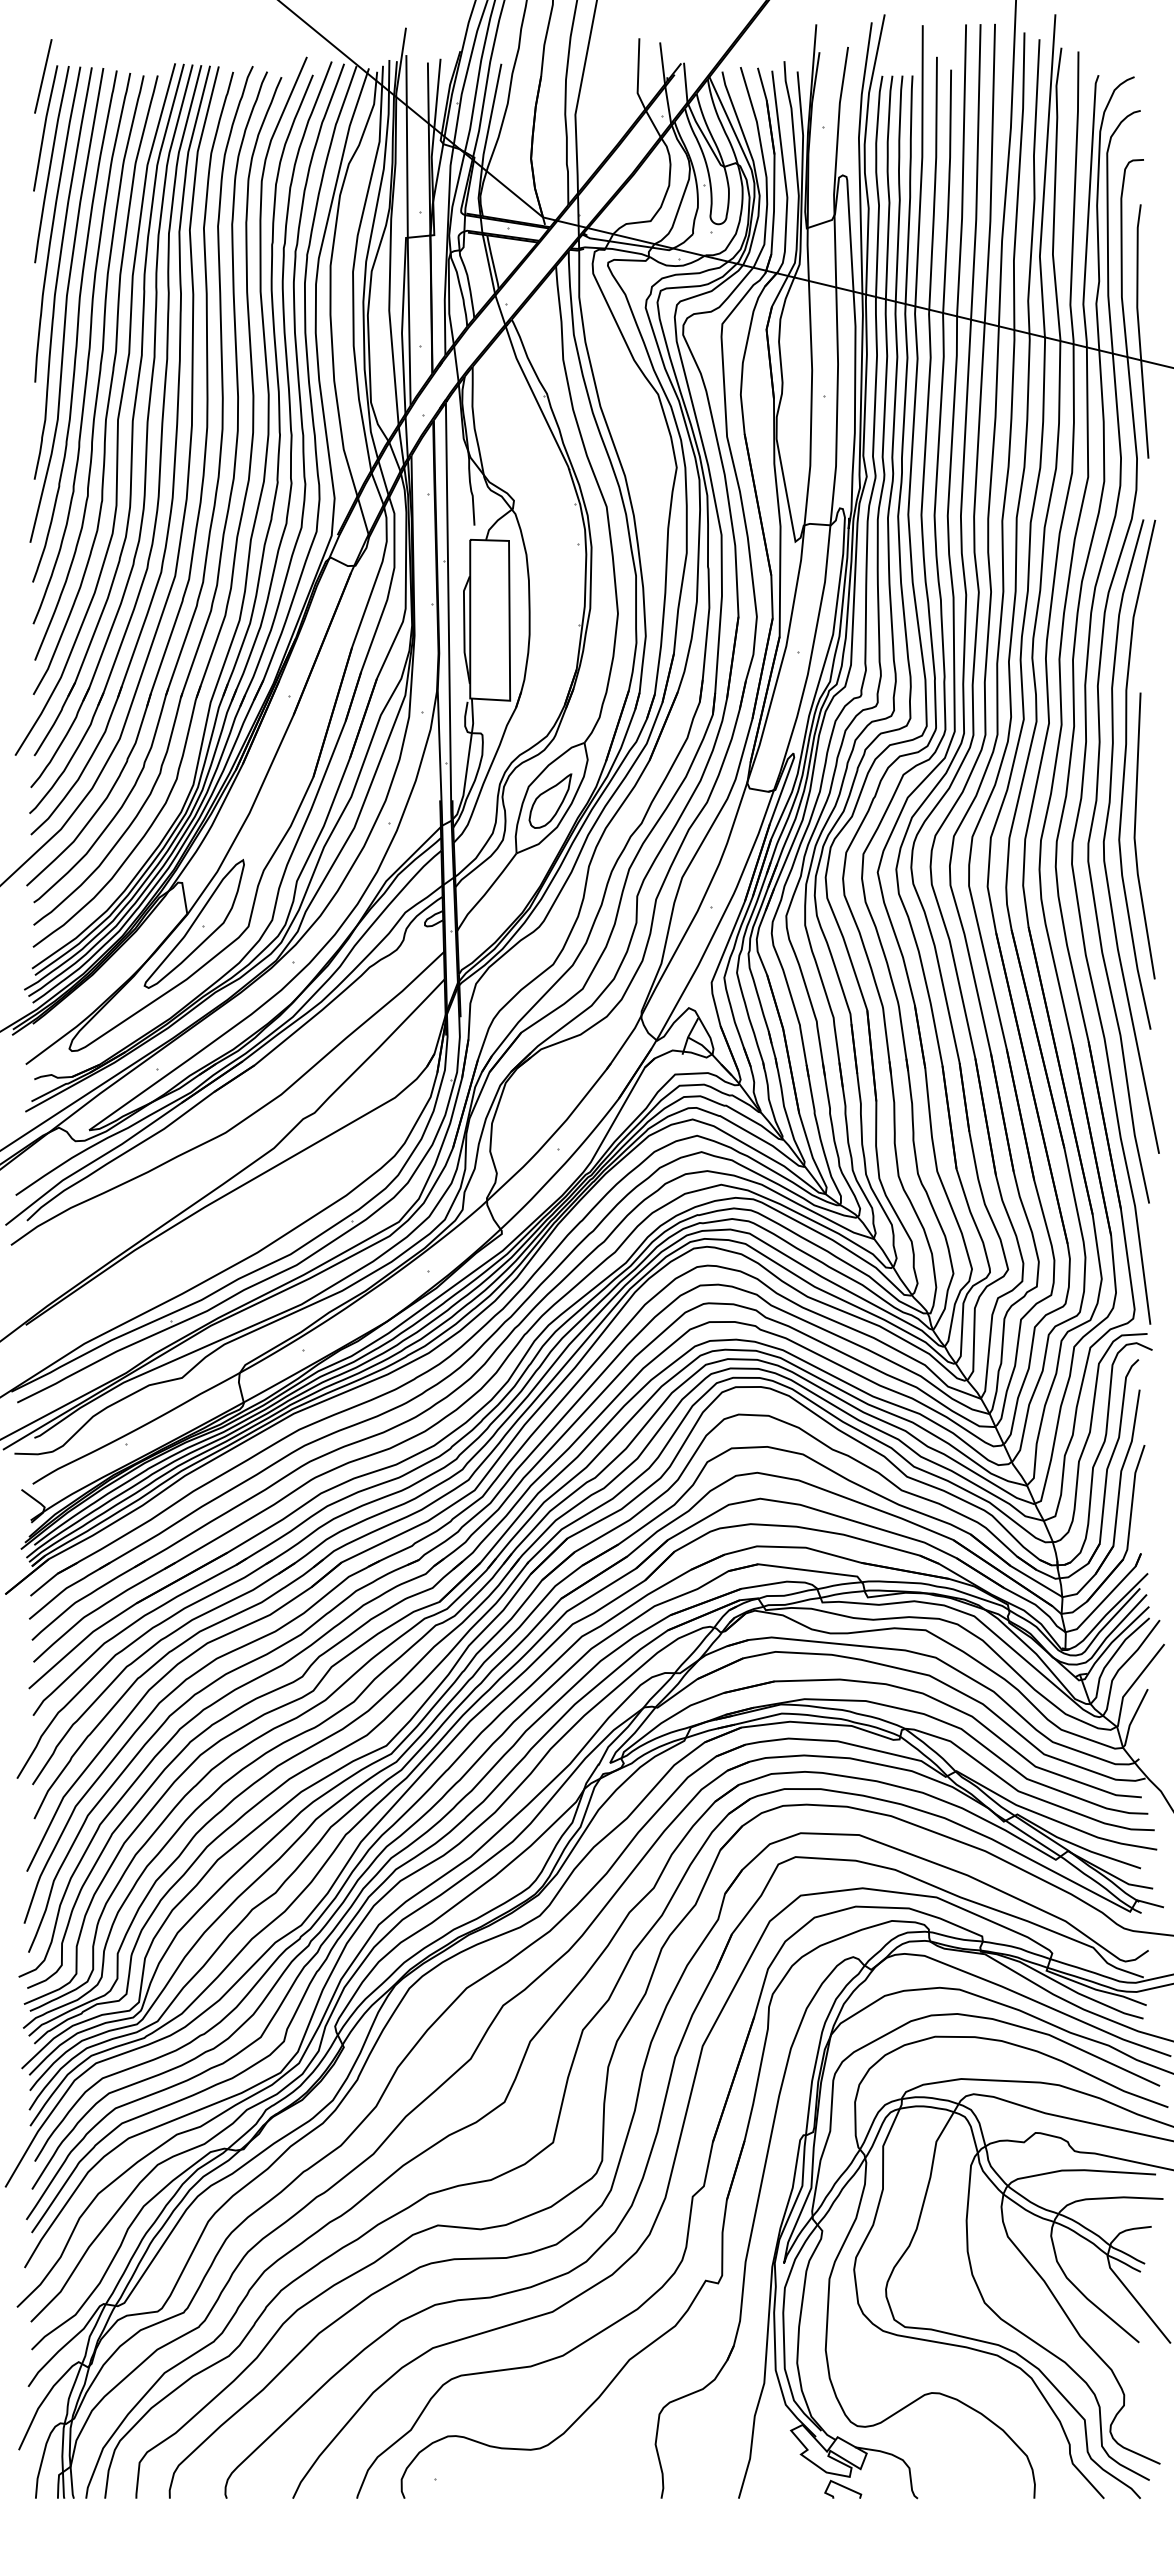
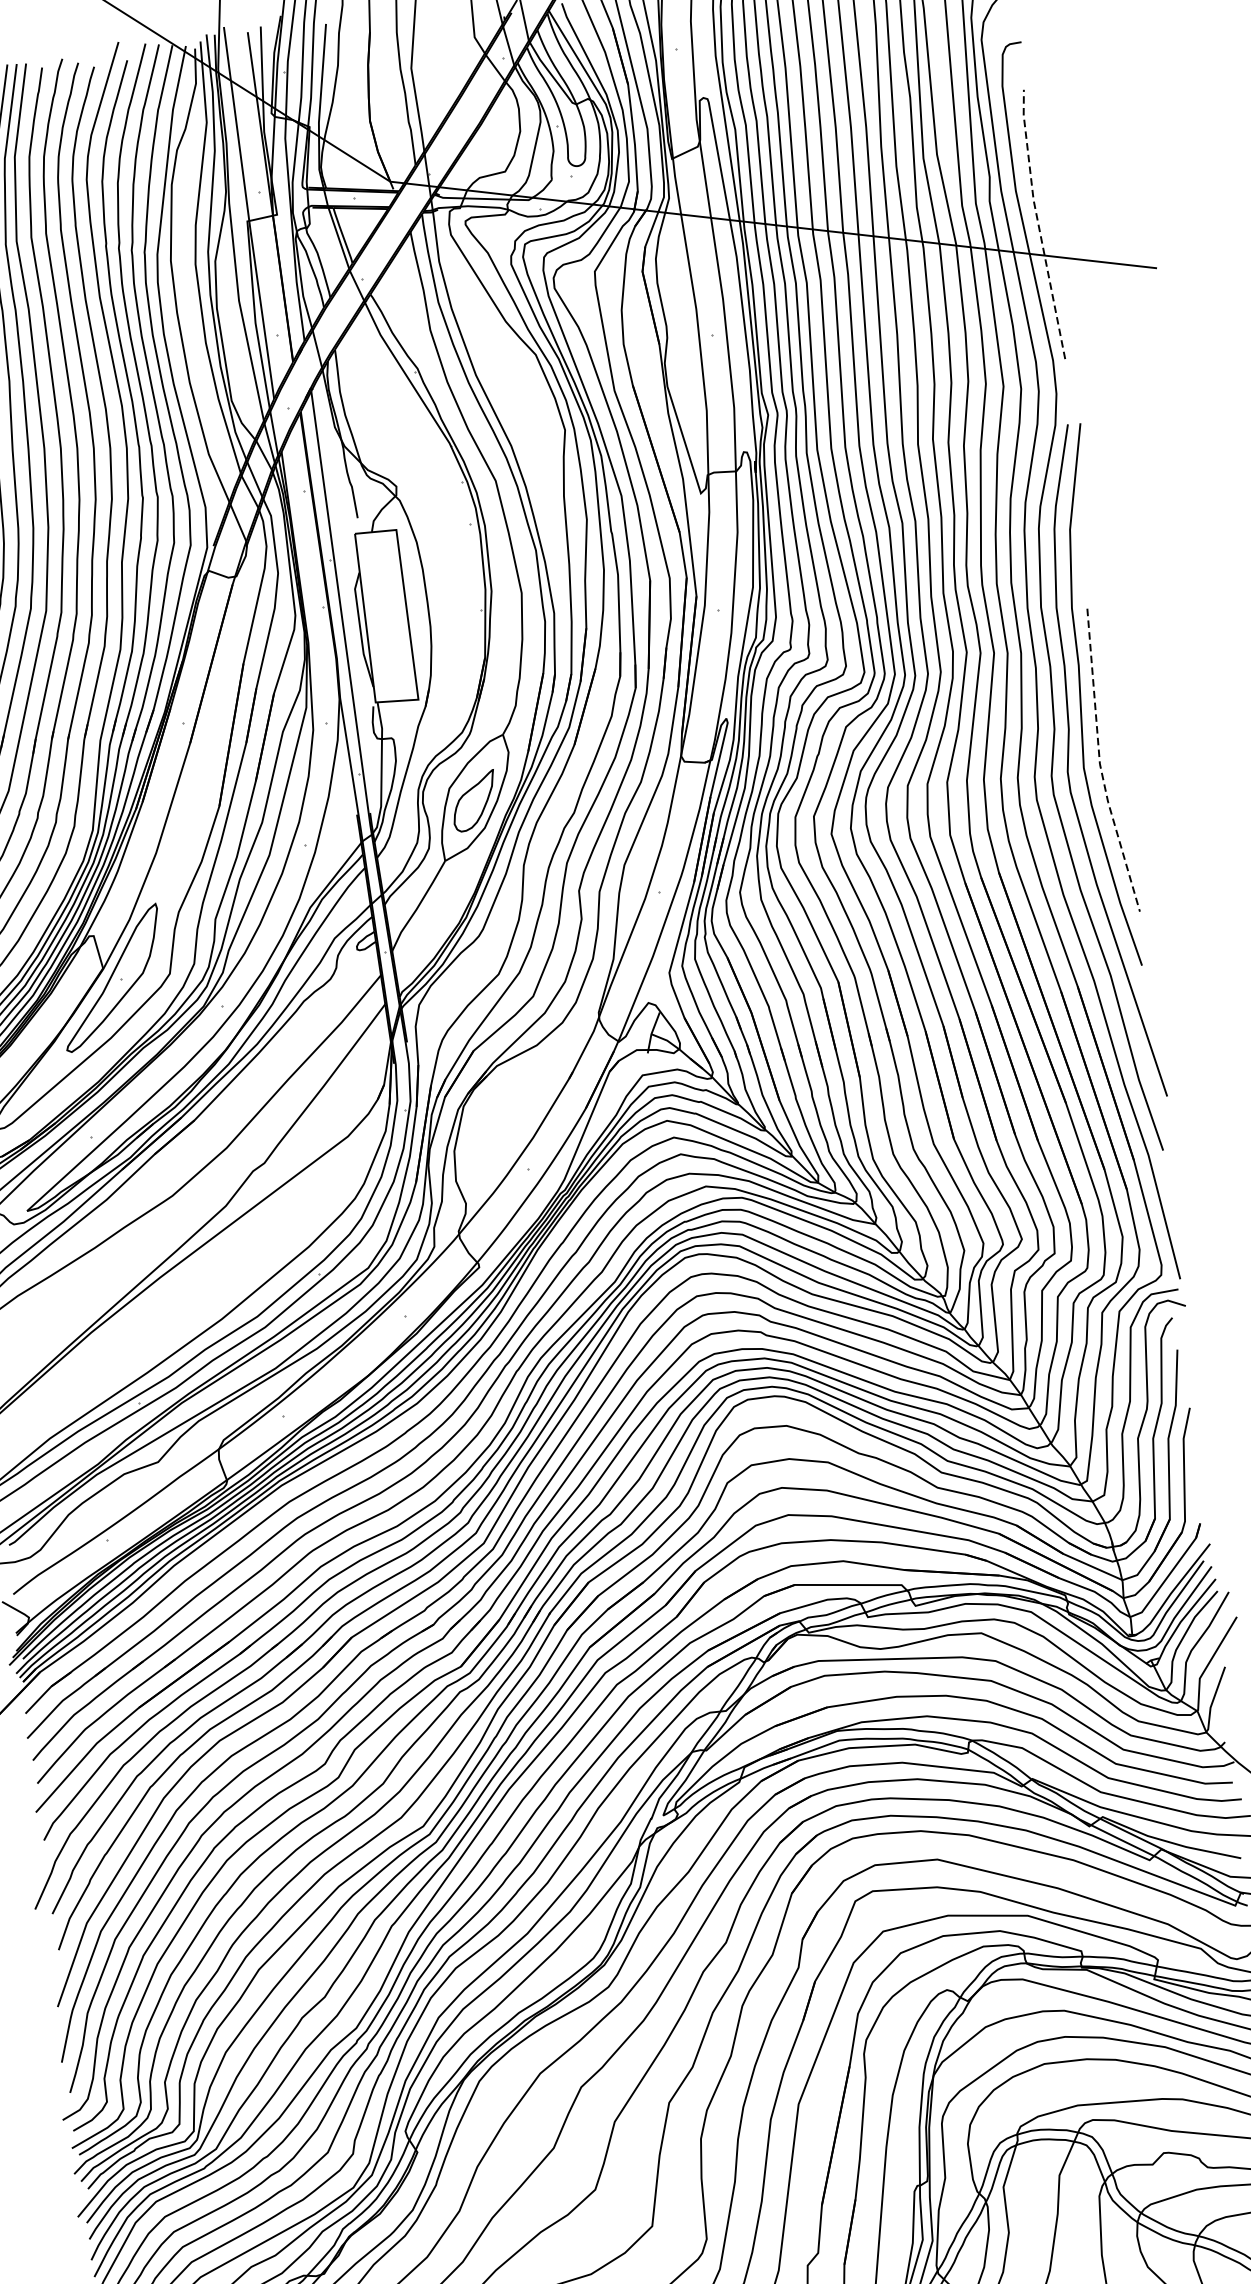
line: (1138, 330) -> (1037, 224), solid -> dashed
line: (1134, 837) -> (1099, 763), solid -> dashed

